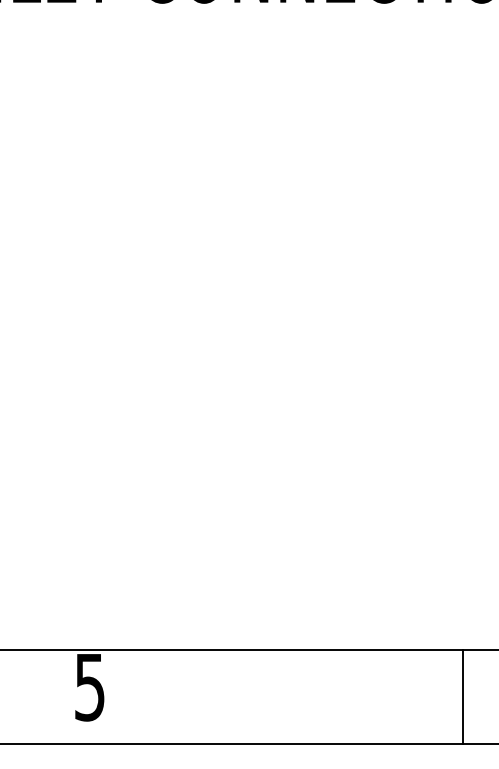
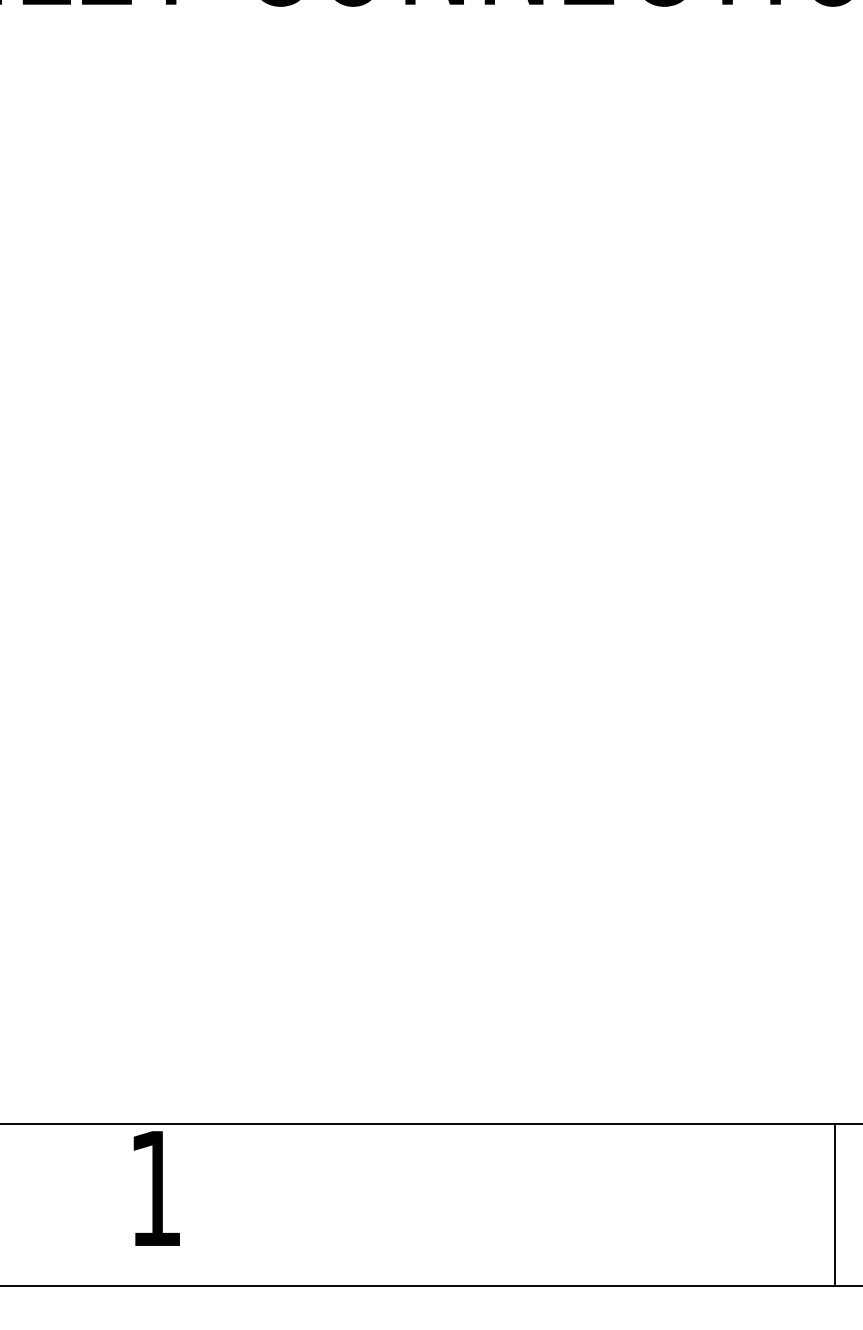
text: (89, 687) -> (154, 1188), 5 -> 1
line: (462, 696) -> (834, 1204), moved

